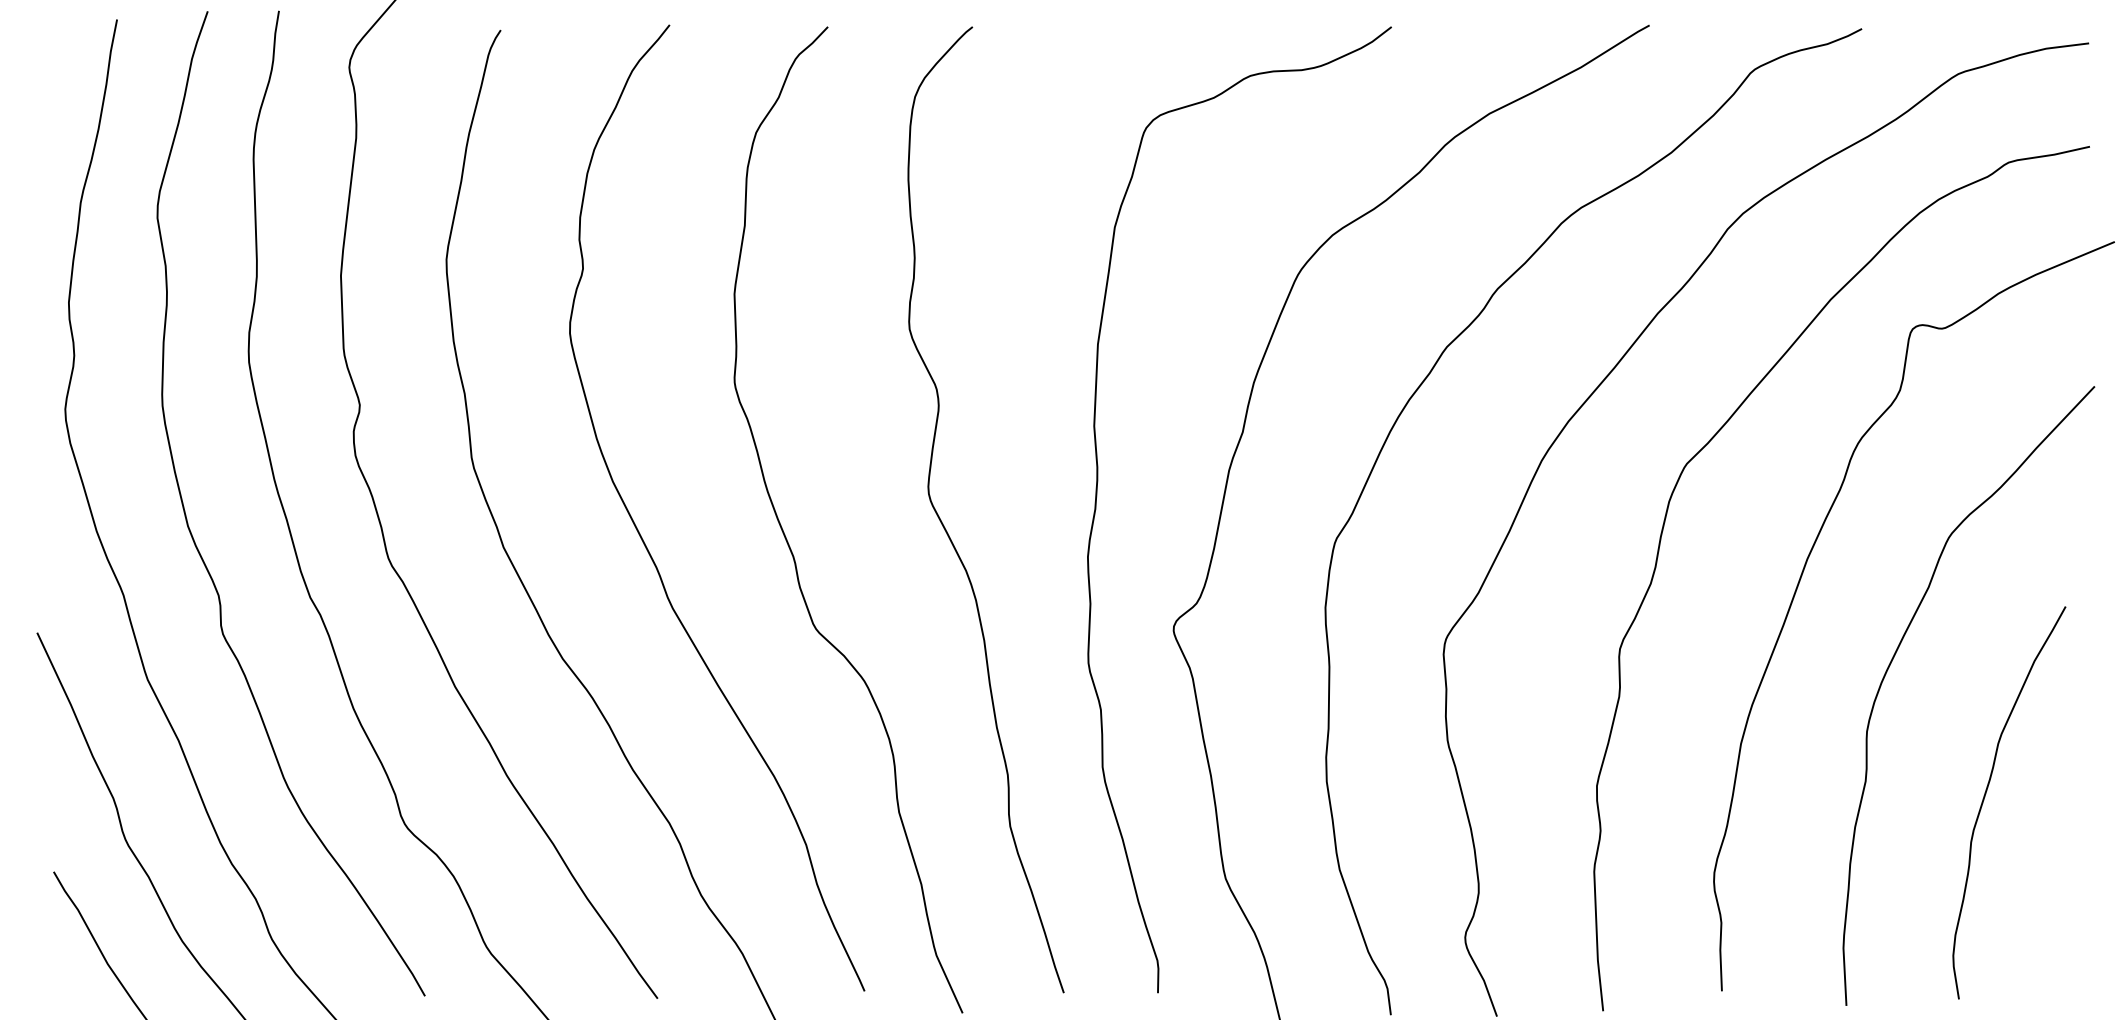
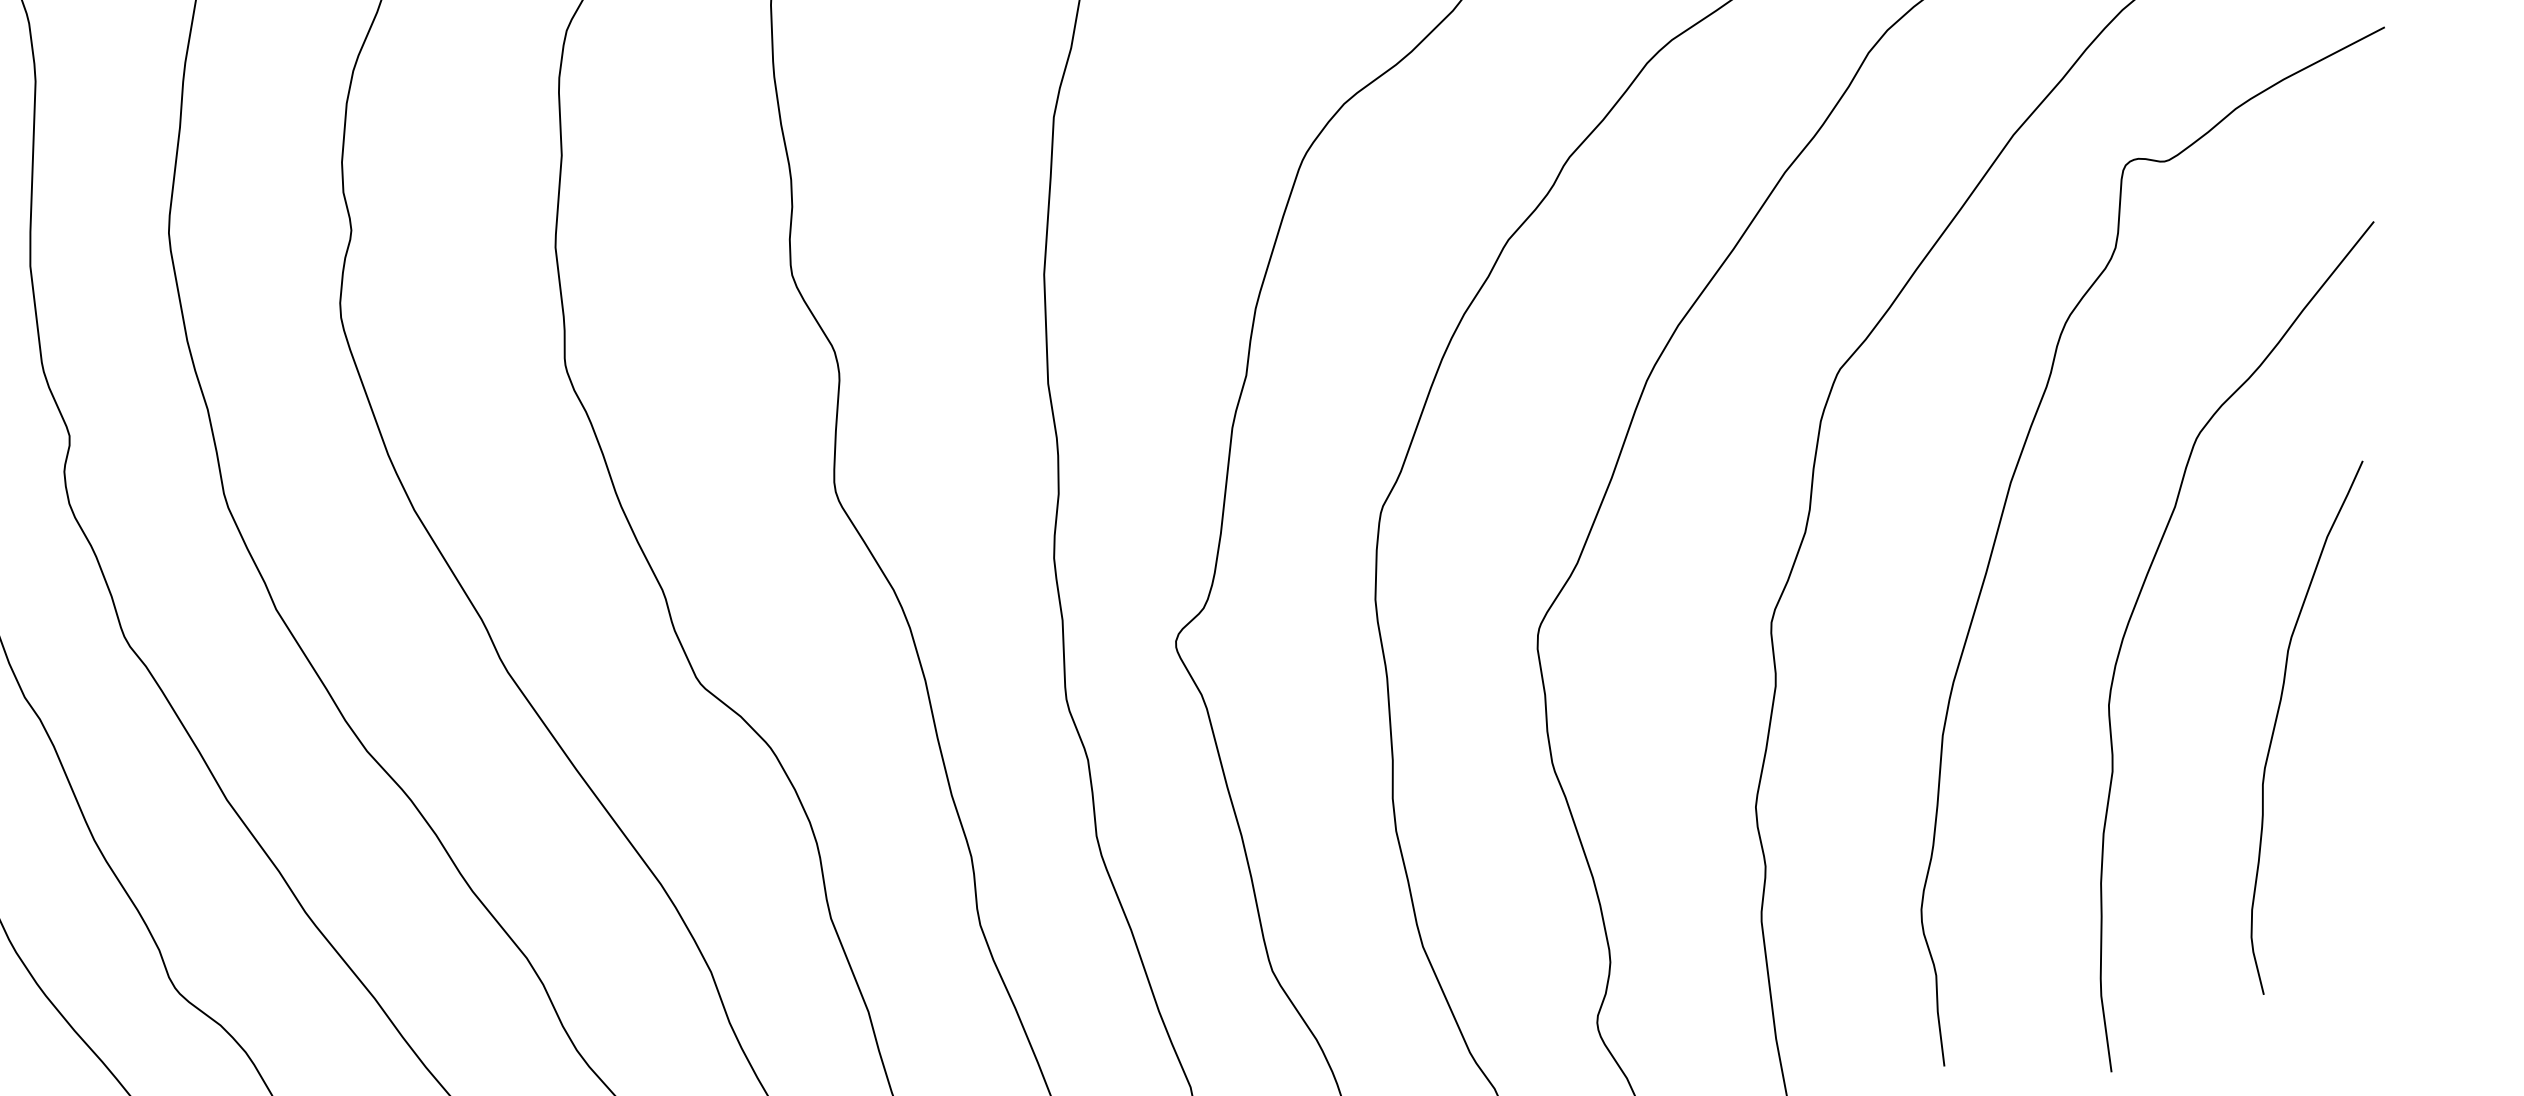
curve: (1986, 794) -> (2278, 719), moved

